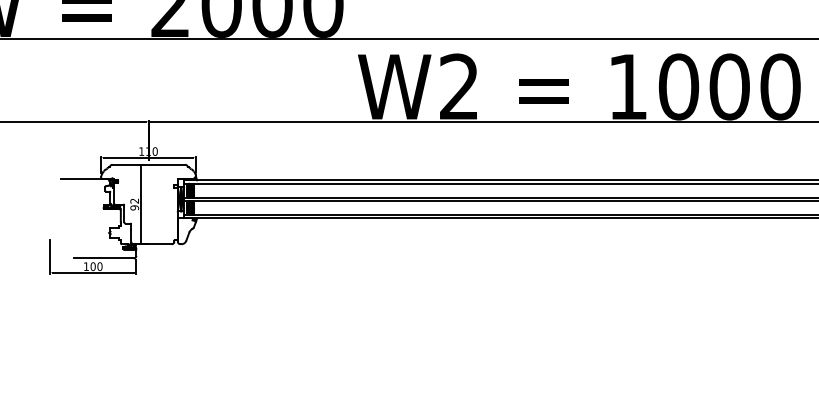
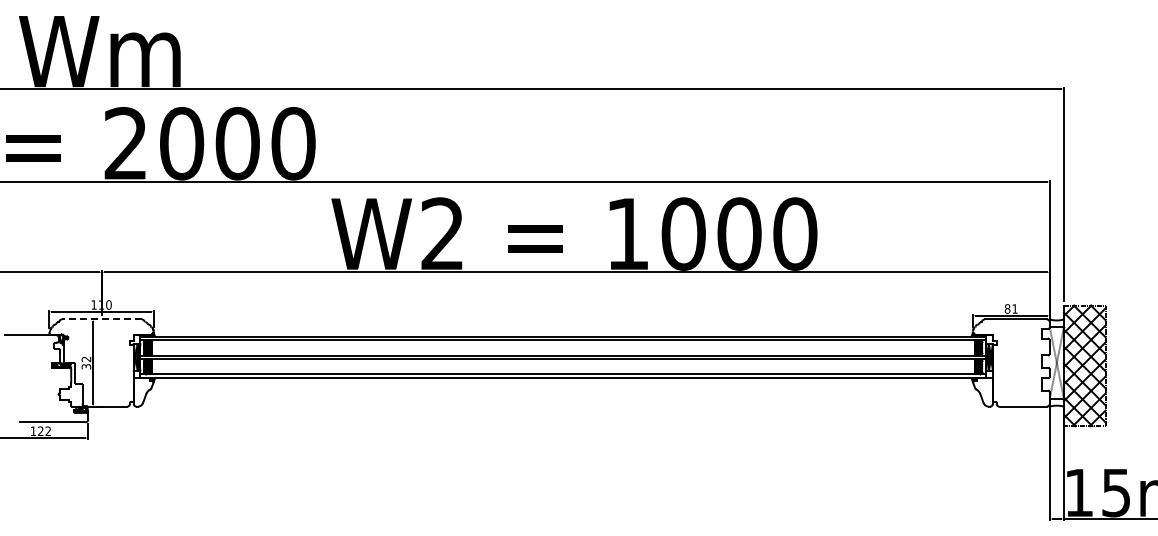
line: (148, 164) -> (101, 319), solid -> dashed
text: (133, 207) -> (85, 366), 92 -> 32
text: (96, 266) -> (44, 431), 100 -> 122

